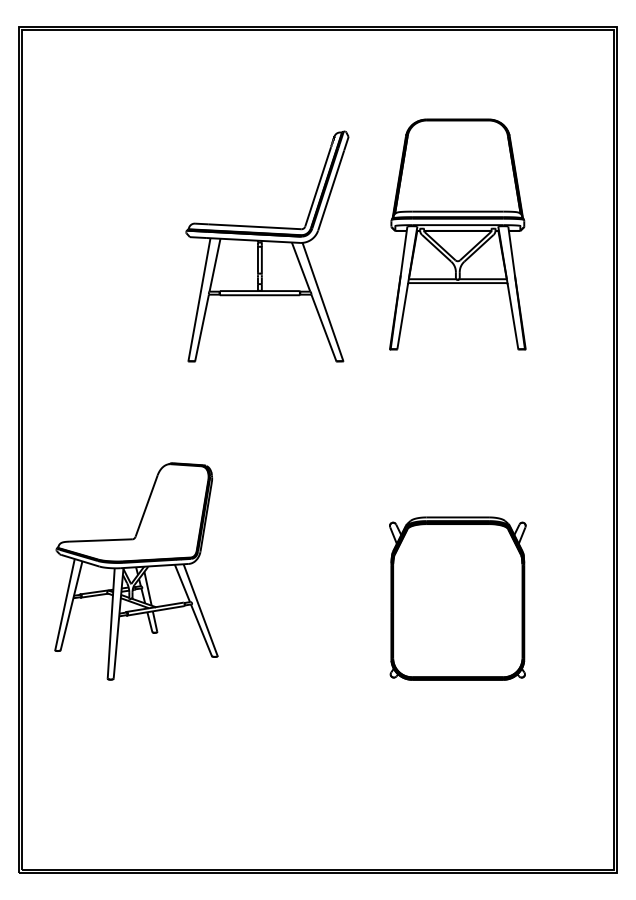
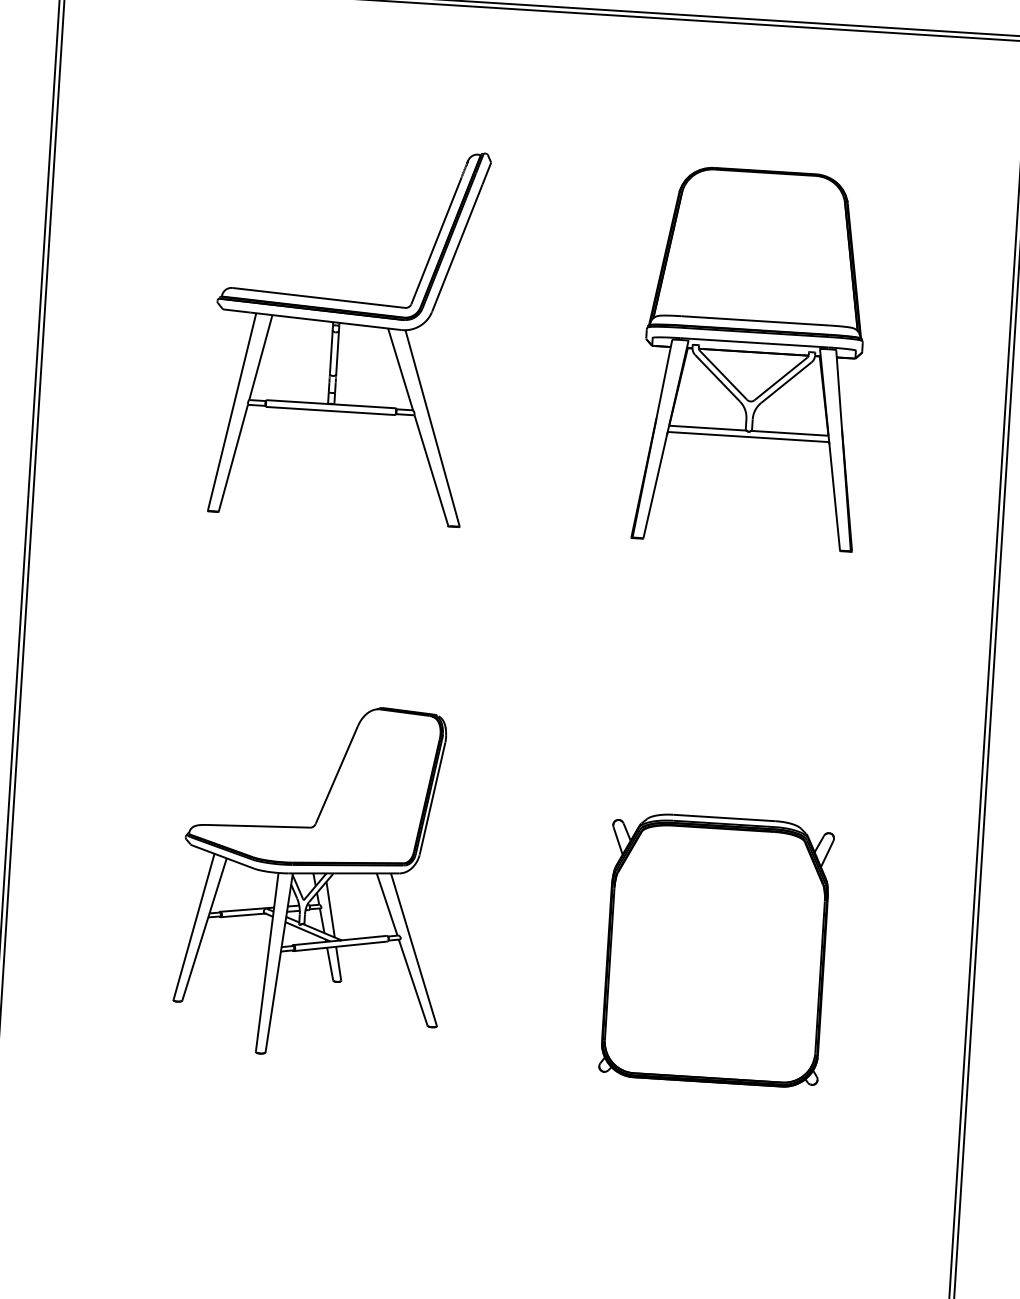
part: (267, 246) -> (348, 332), moved
part: (136, 571) -> (313, 880), moved

